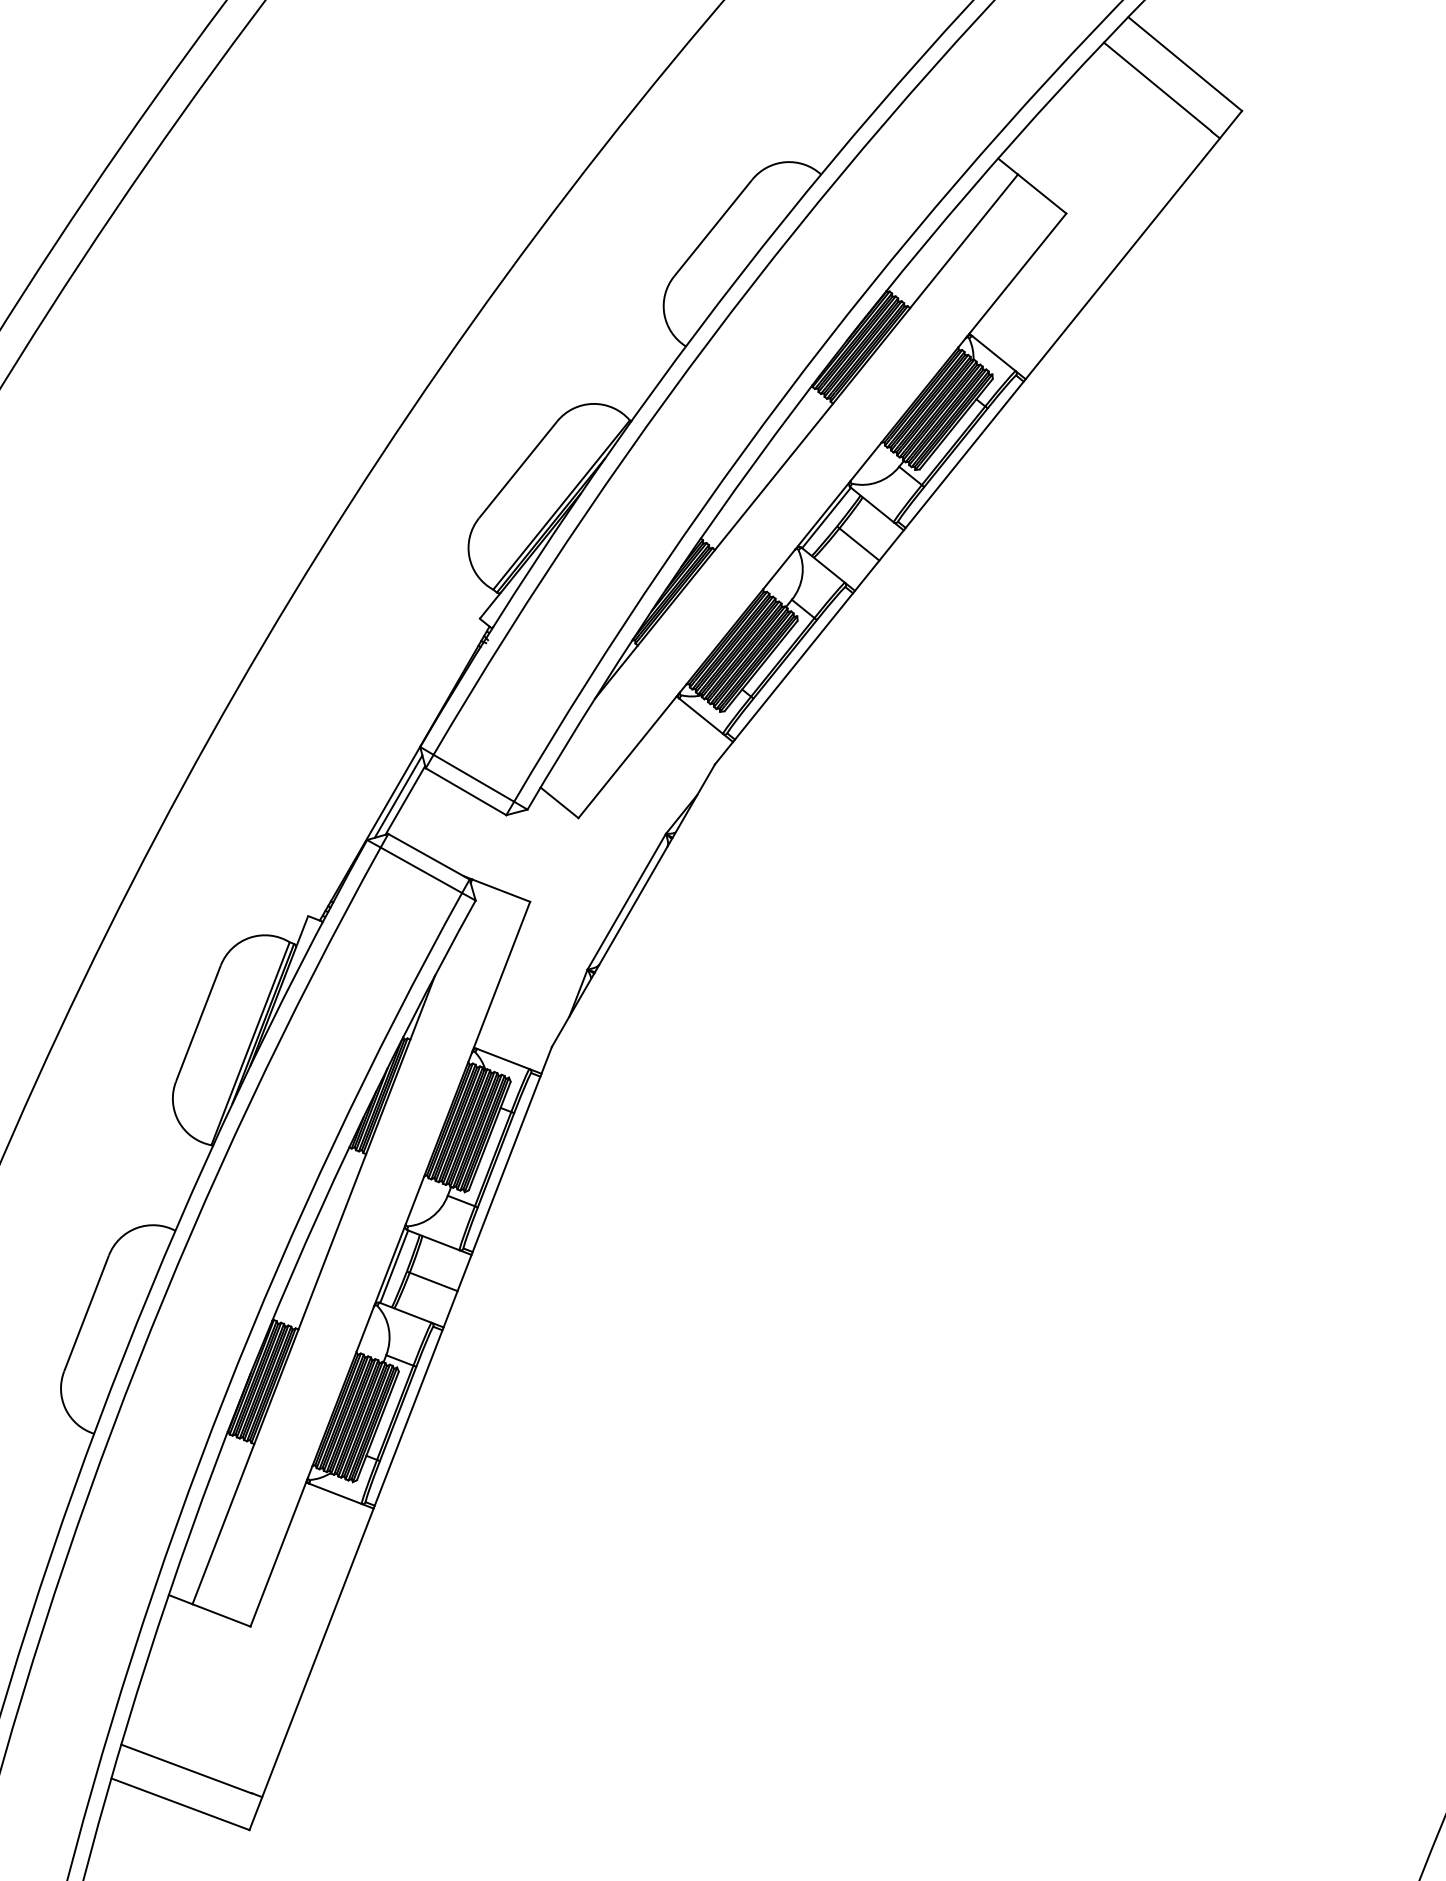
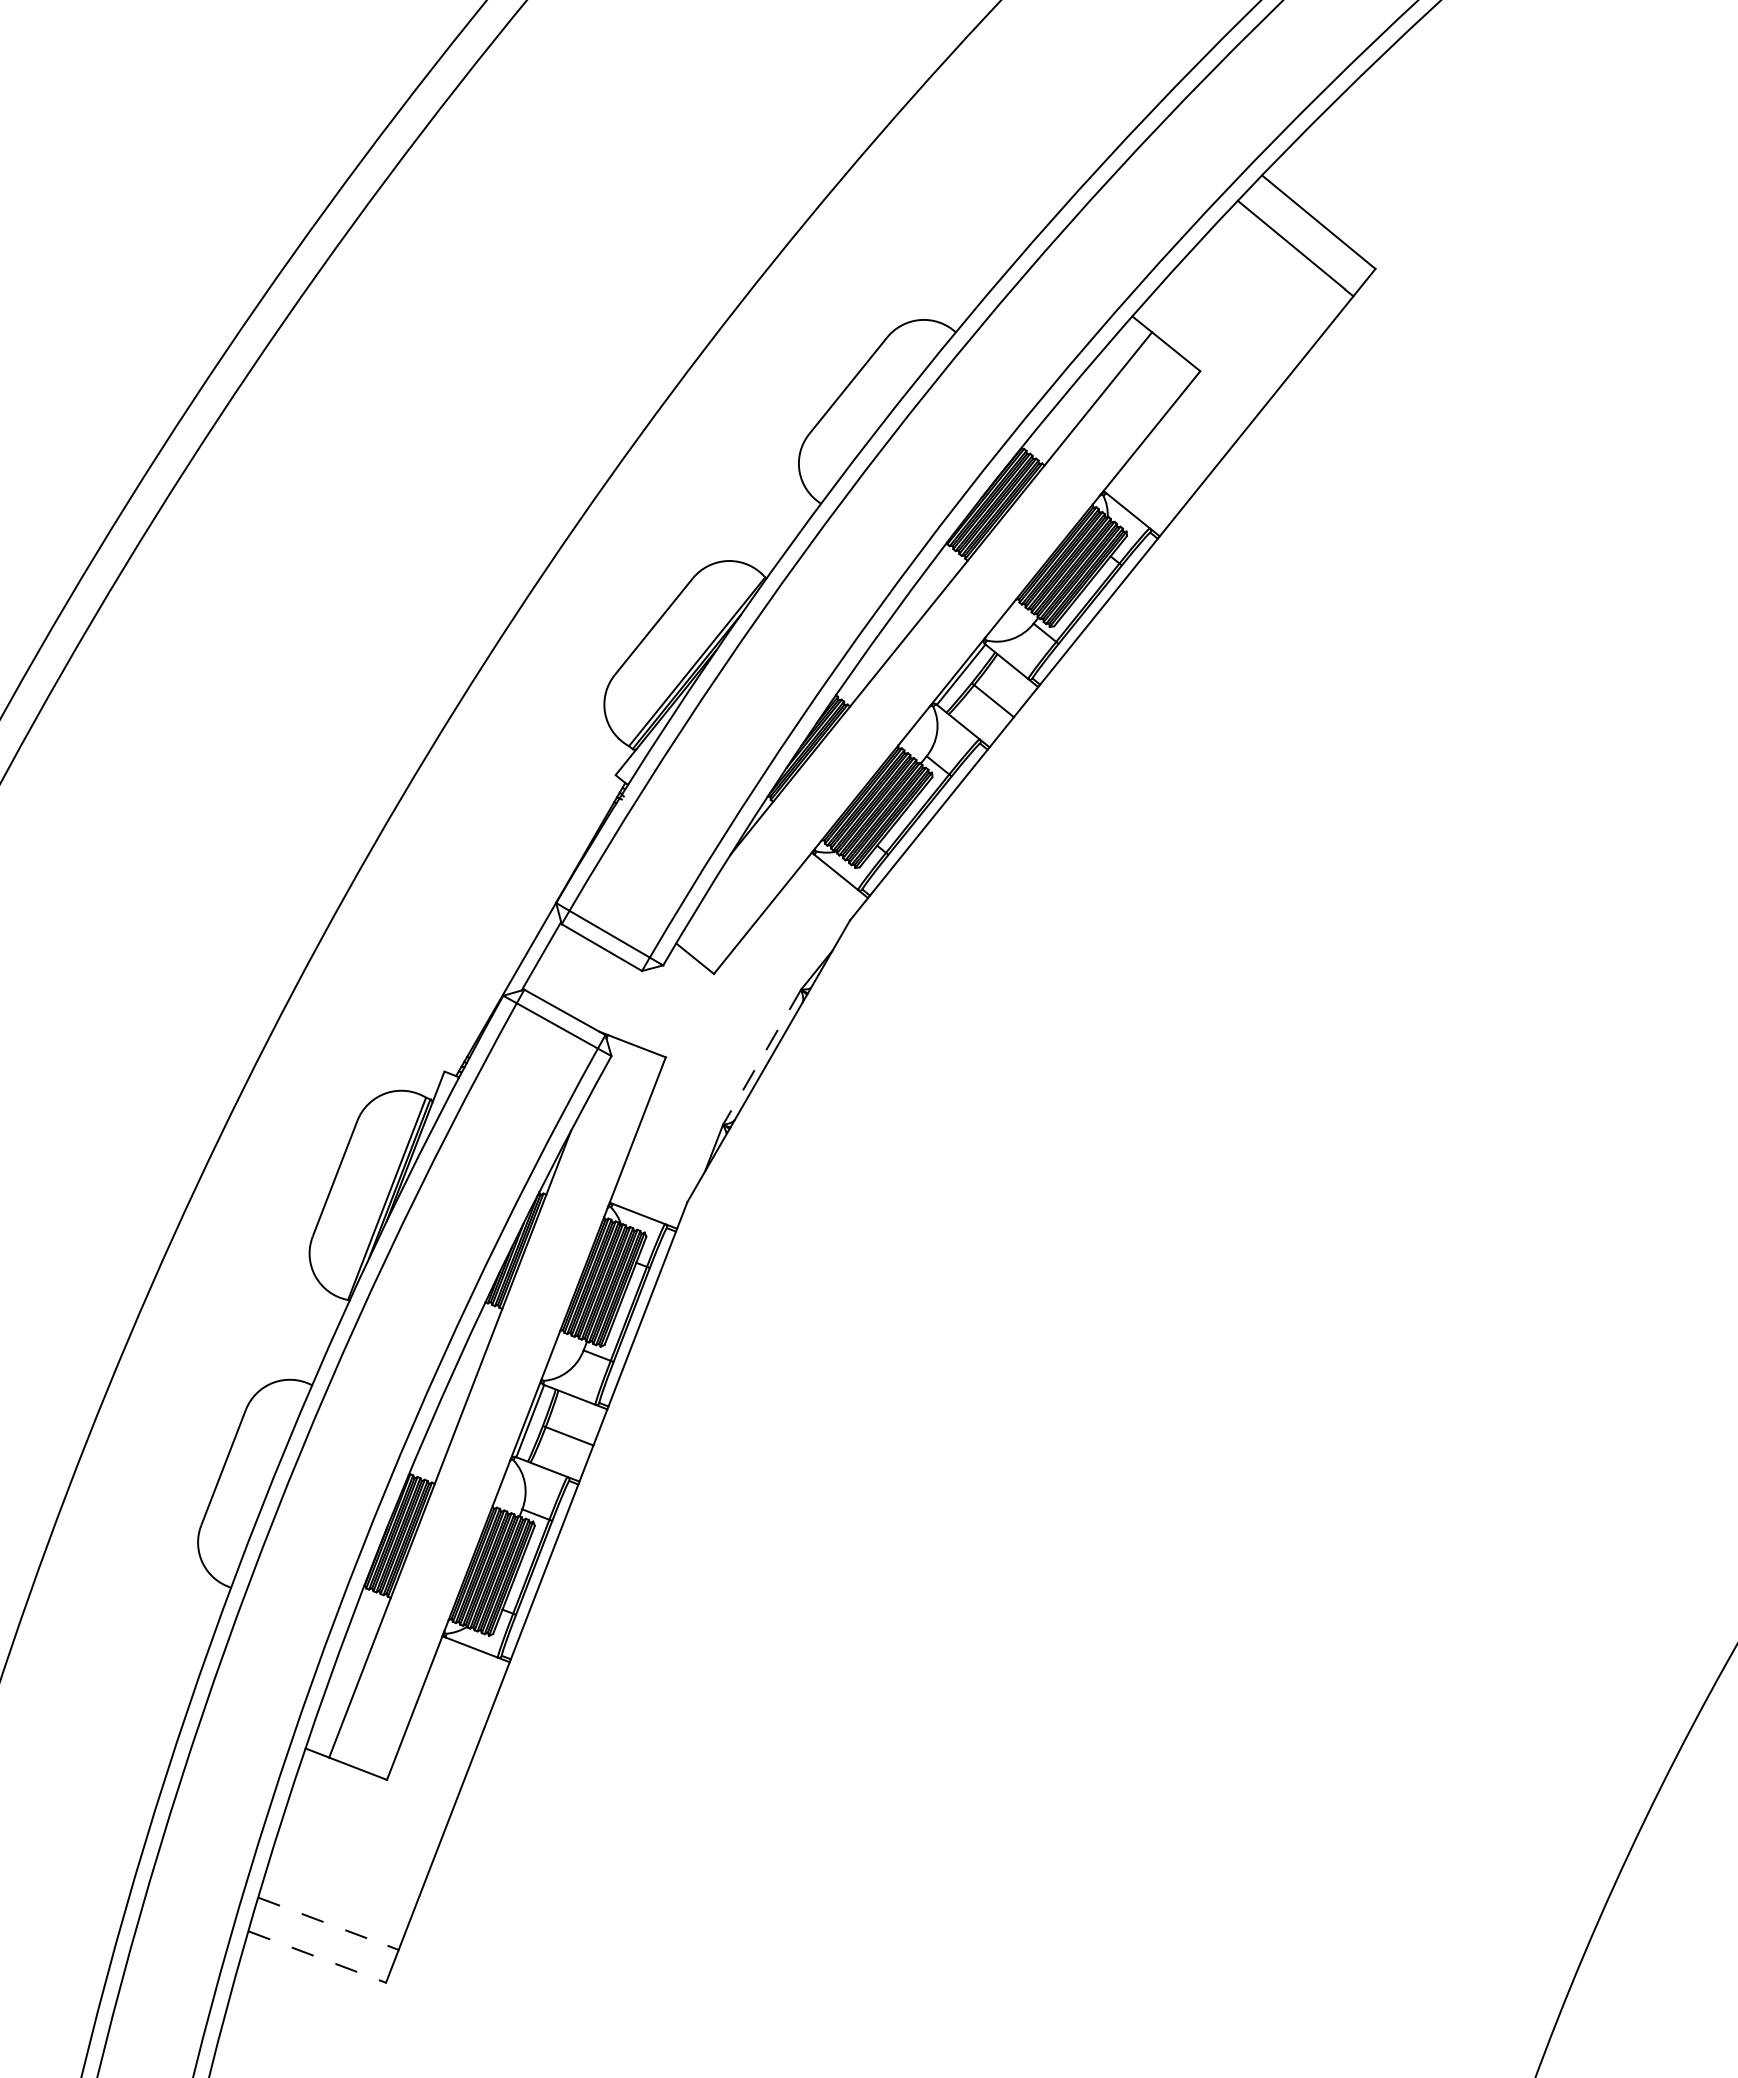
line: (398, 796) -> (534, 952), removed
line: (626, 901) -> (761, 1057), solid -> dashed
line: (186, 1768) -> (323, 1921), solid -> dashed
line: (180, 1804) -> (317, 1957), solid -> dashed

